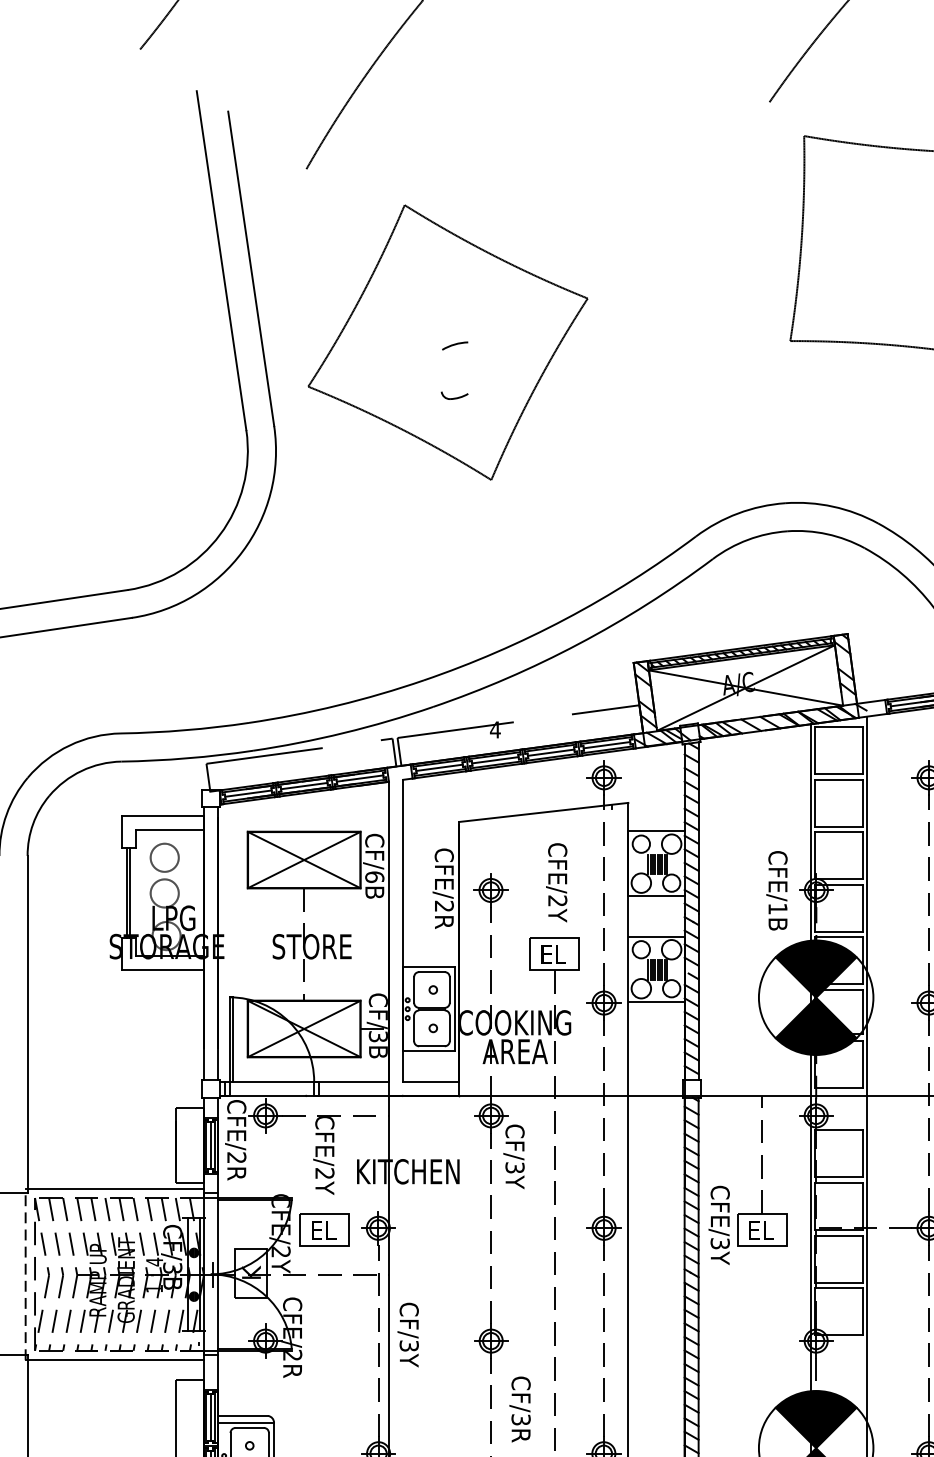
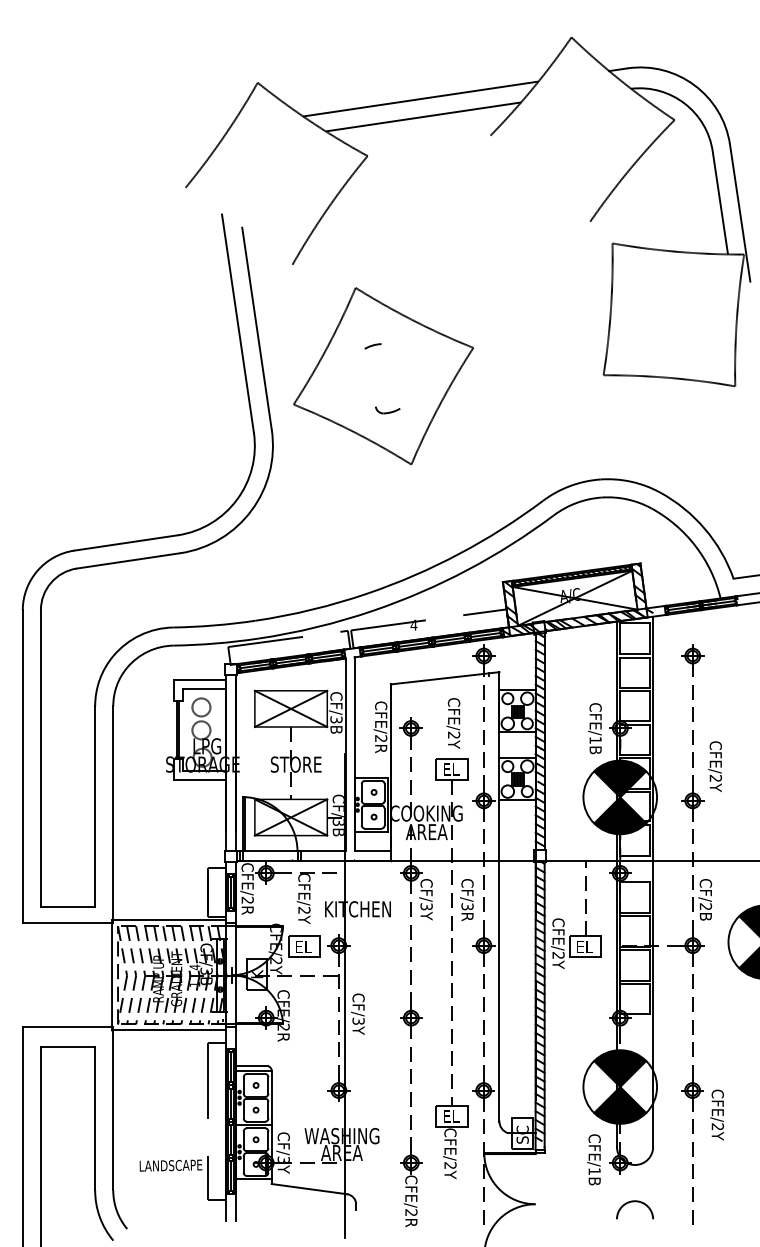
line: (454, 346) -> (372, 346), moved
part: (454, 395) -> (387, 410), size x1.43
text: (374, 876) -> (336, 719), CF/6B -> CF/3B
text: (720, 1243) -> (558, 955), CFE/3Y -> CFE/2Y
line: (26, 1273) -> (112, 974), dashed -> solid
text: (519, 1410) -> (466, 900), moved

